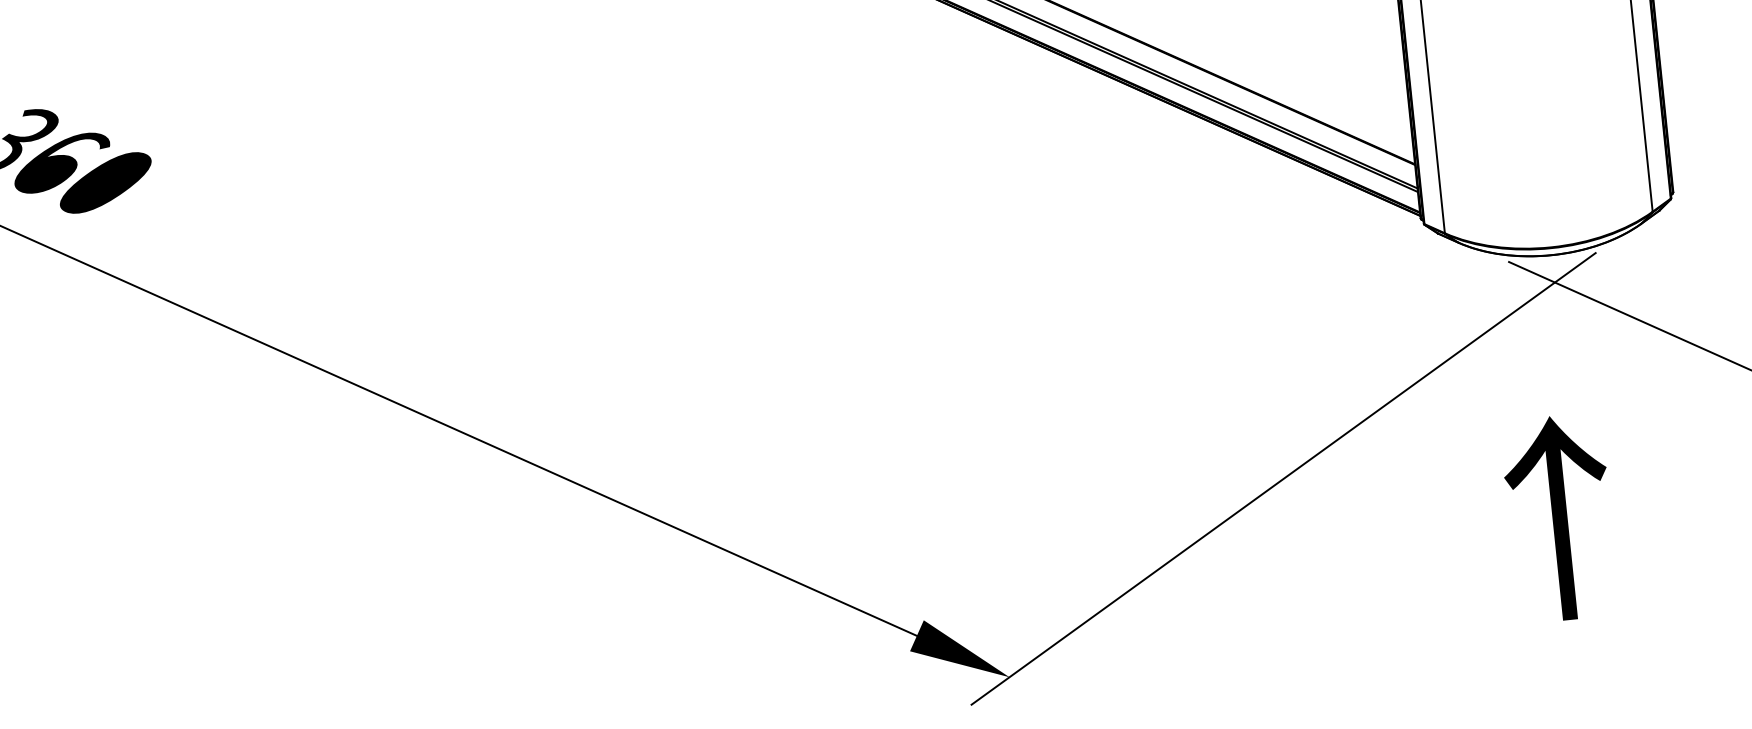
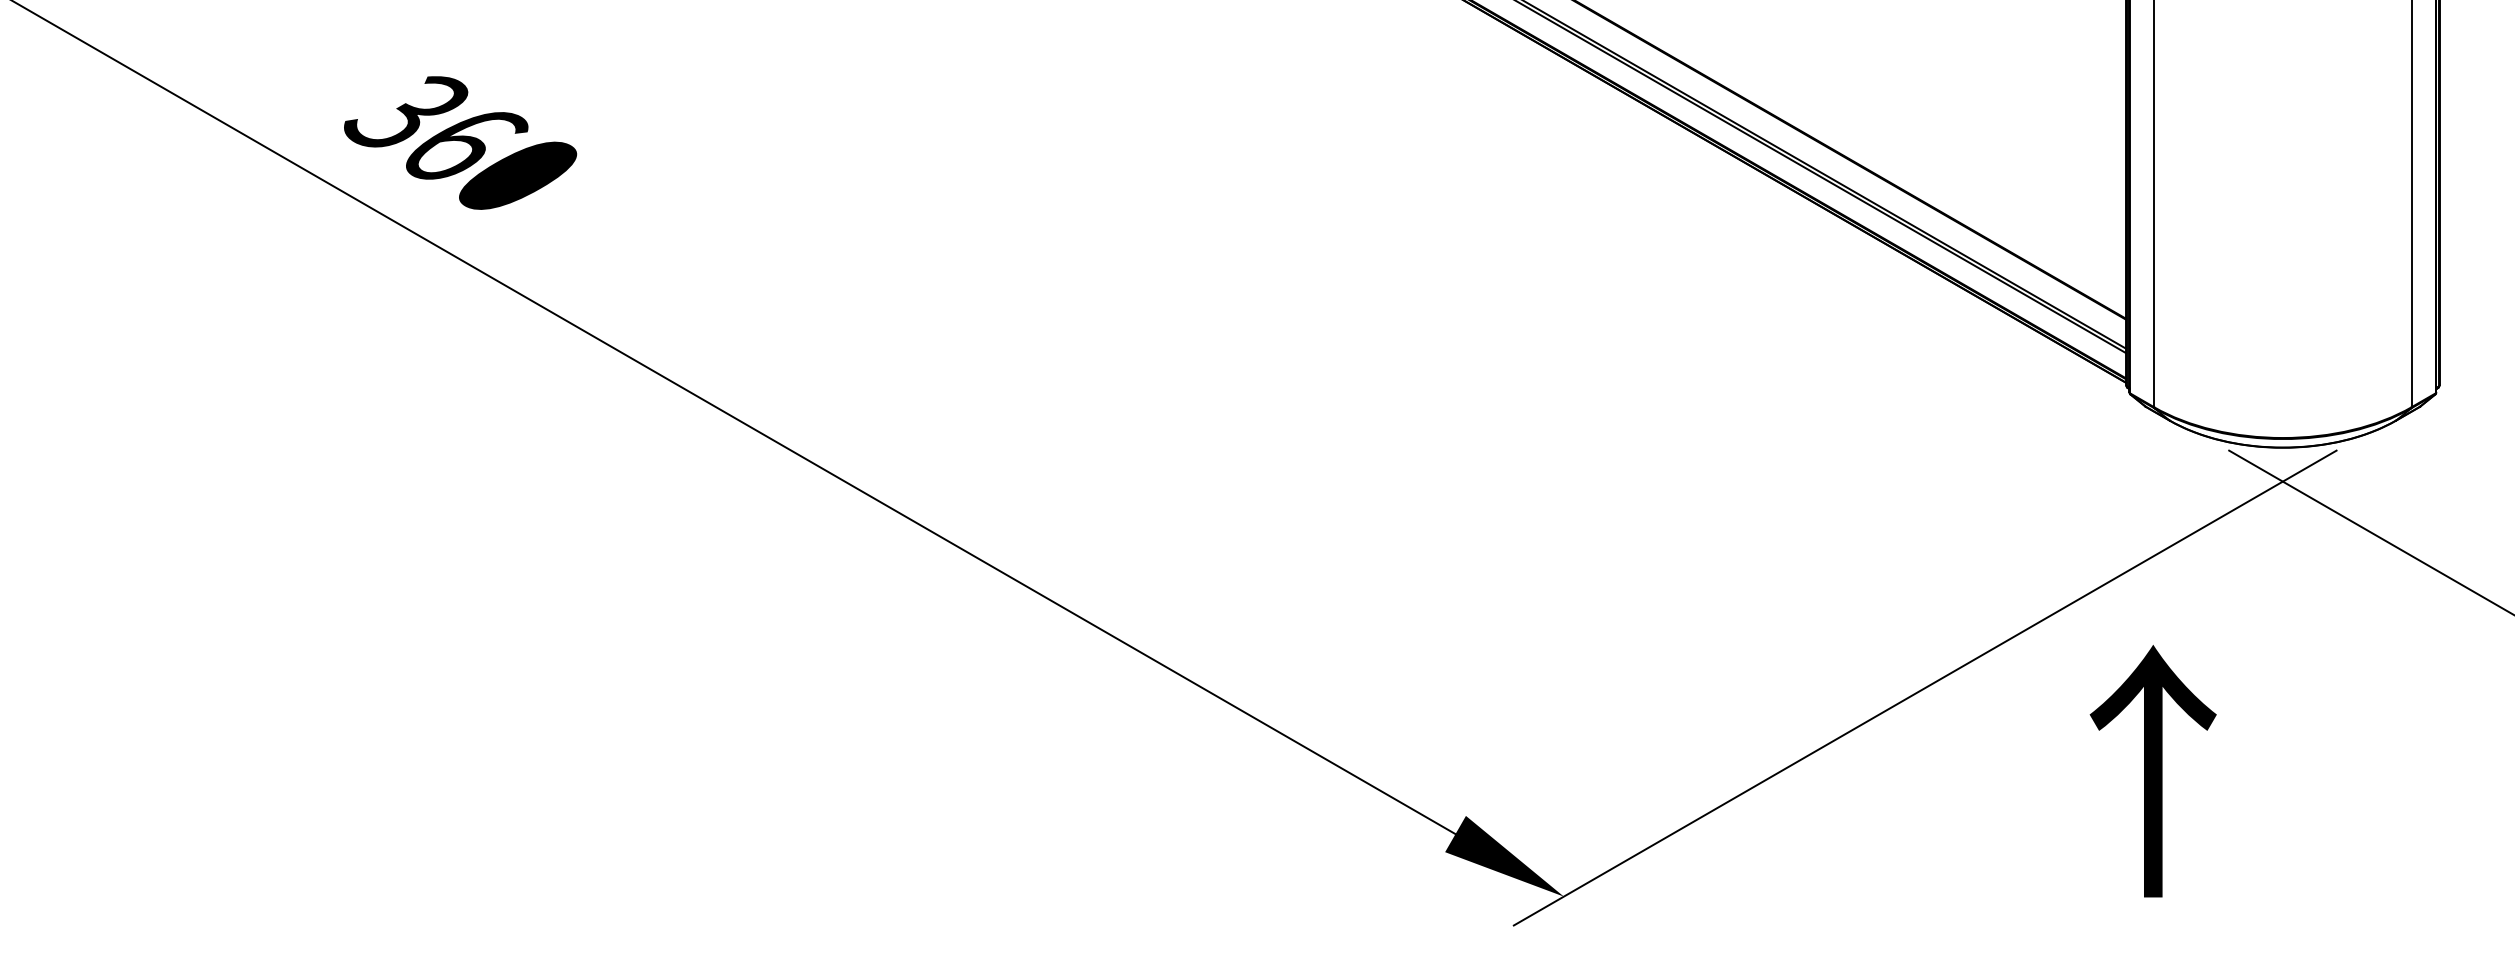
text: (1559, 518) -> (2152, 771), moved

